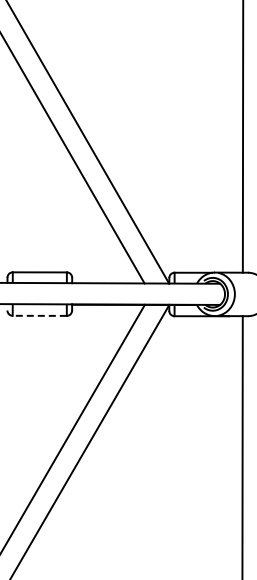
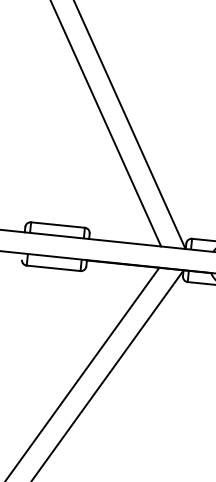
line: (39, 315) -> (53, 267), dashed -> solid

